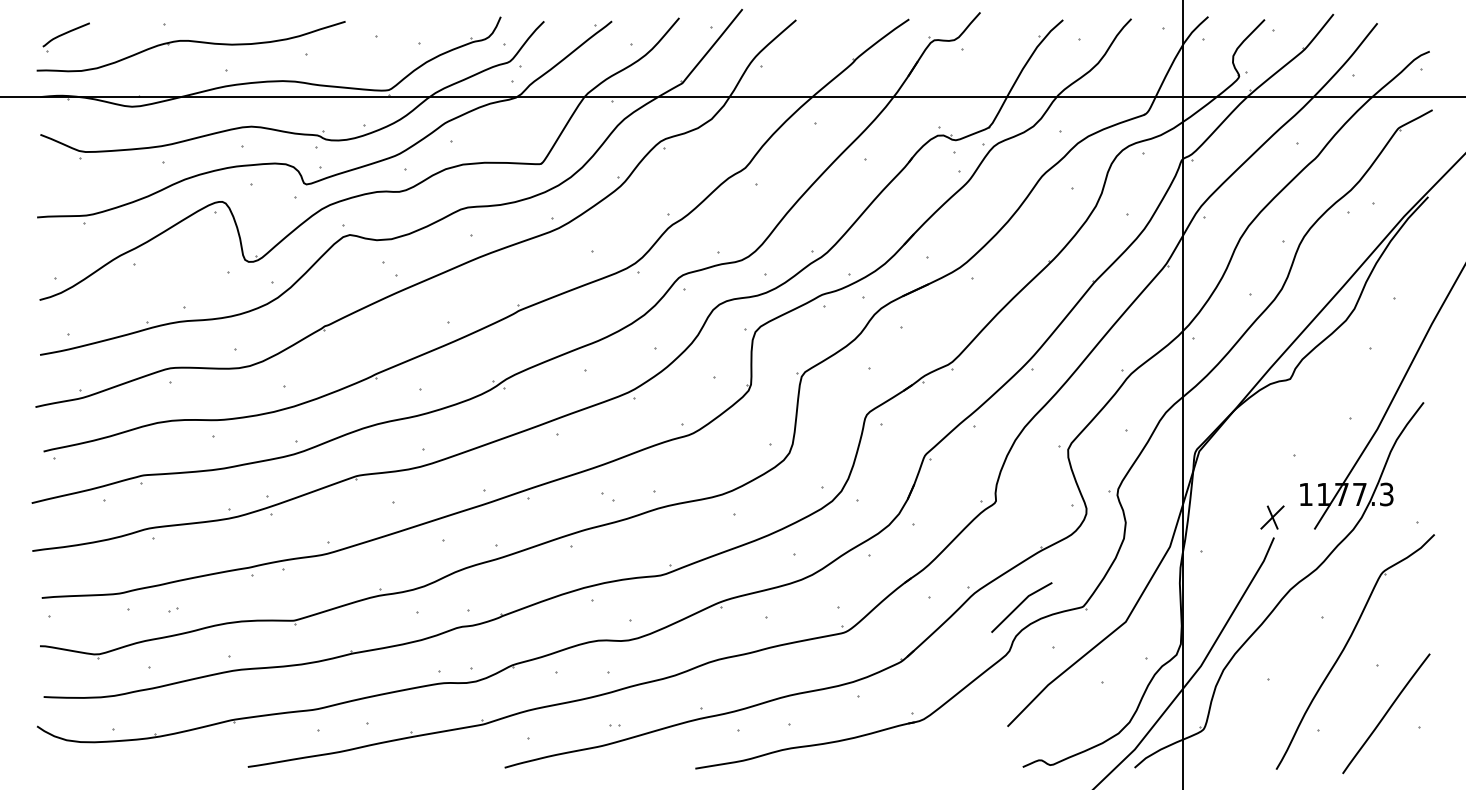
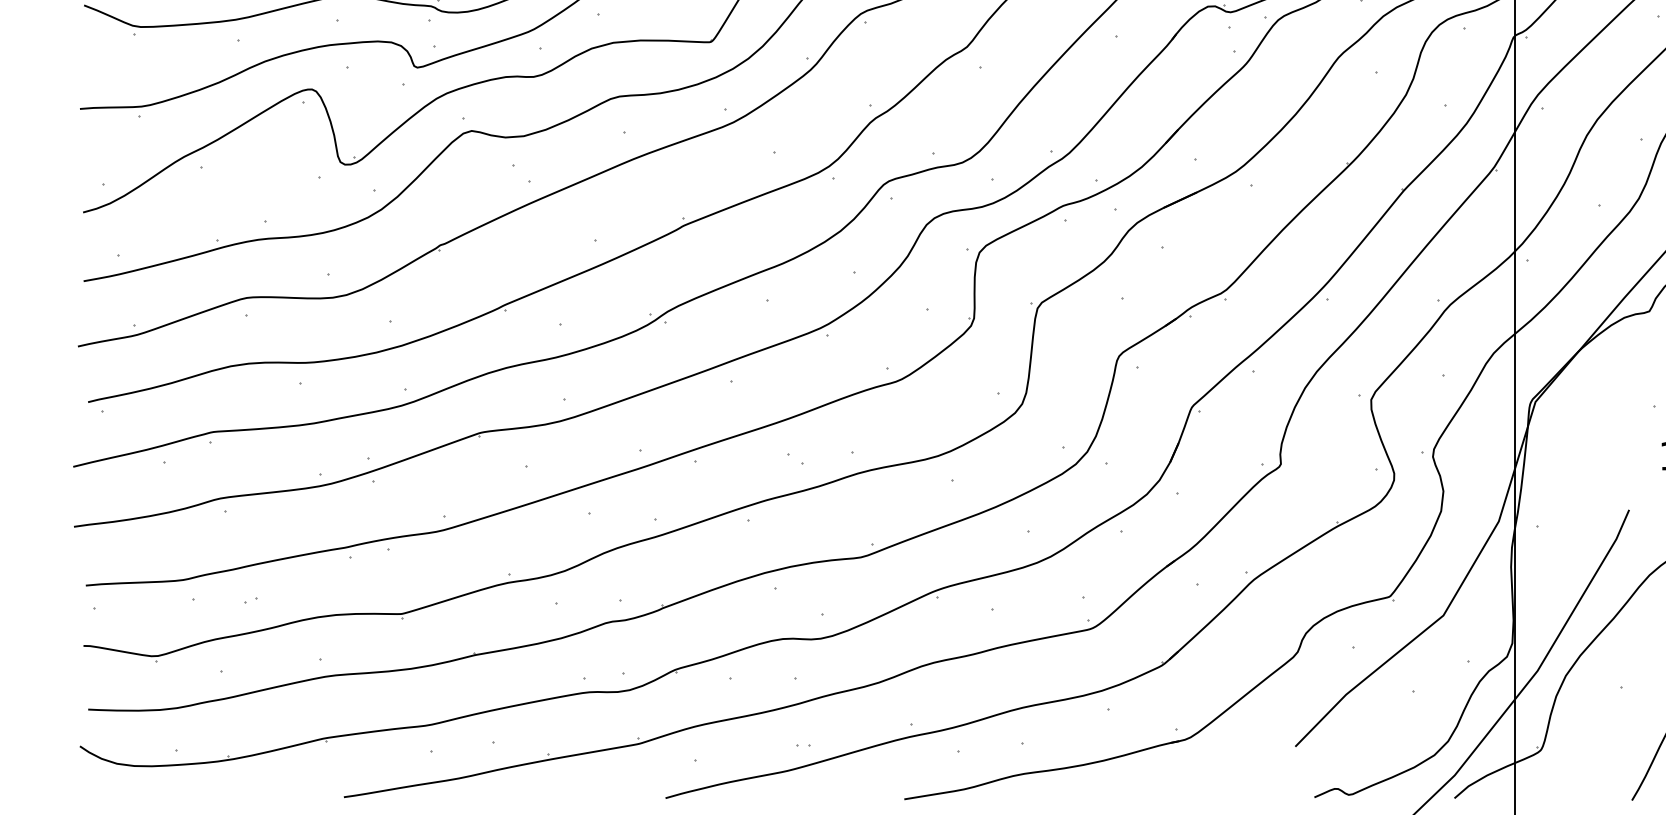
part: (1272, 517) -> (1627, 484), removed
line: (1020, 605) -> (1311, 594), removed

